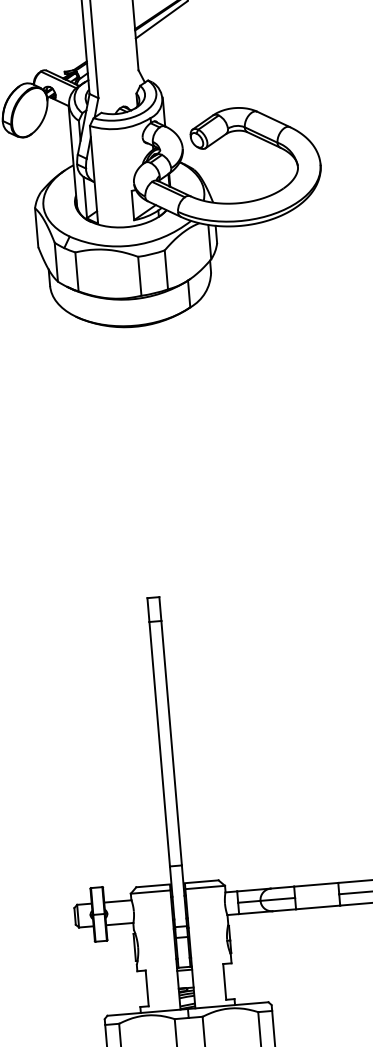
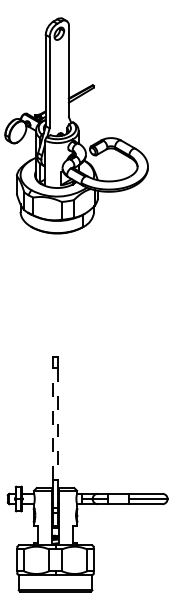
line: (172, 744) -> (58, 424), solid -> dashed
line: (159, 745) -> (52, 424), solid -> dashed

